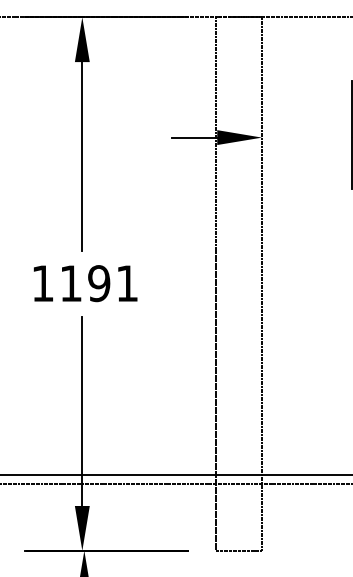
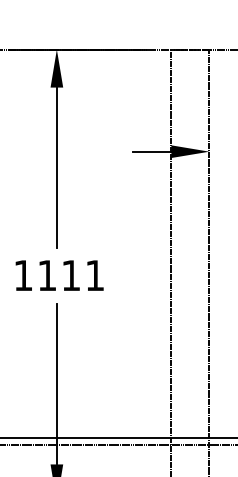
text: (99, 283) -> (71, 275), 1191 -> 1111

